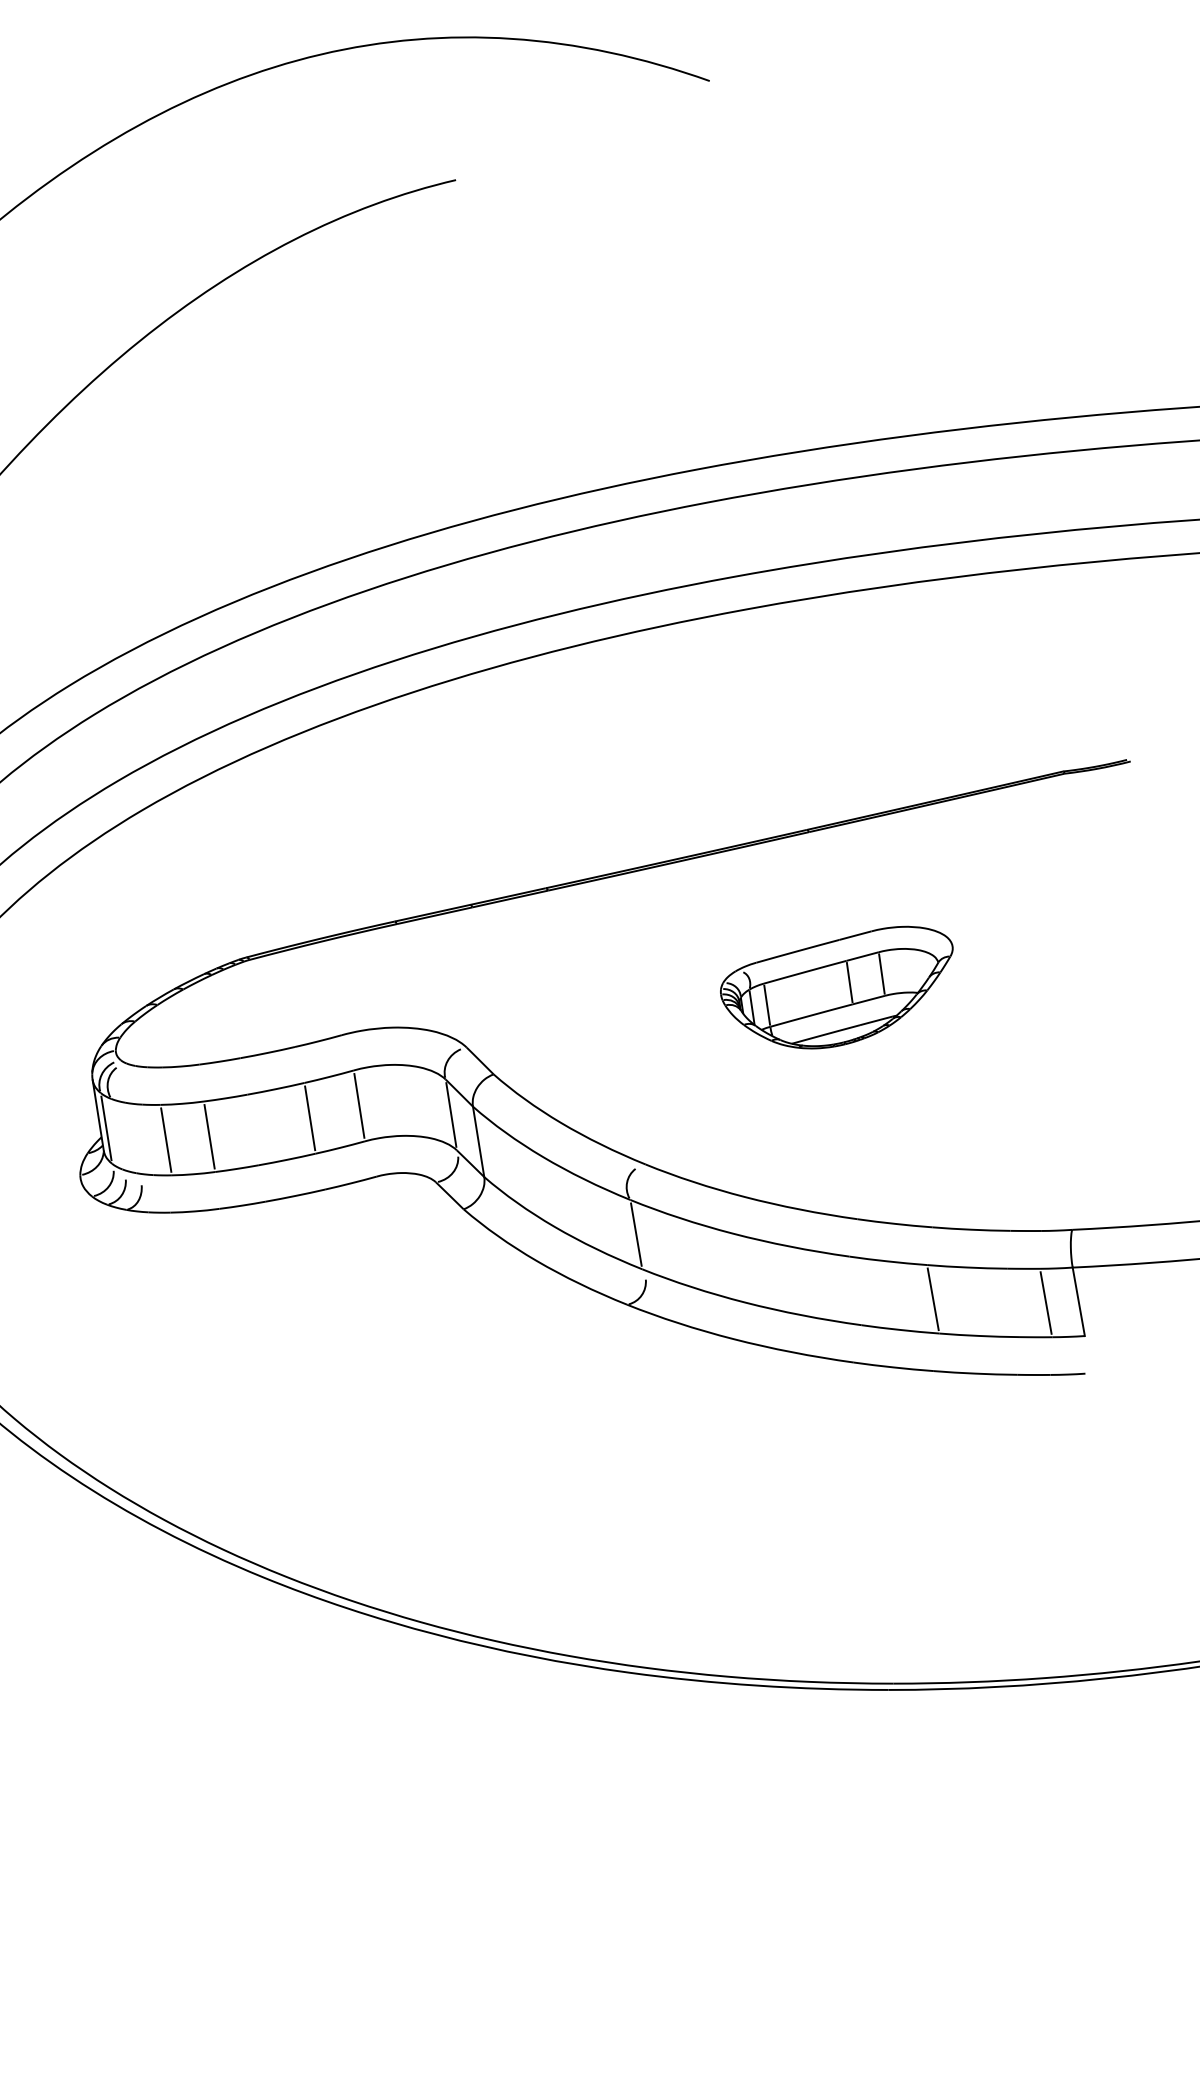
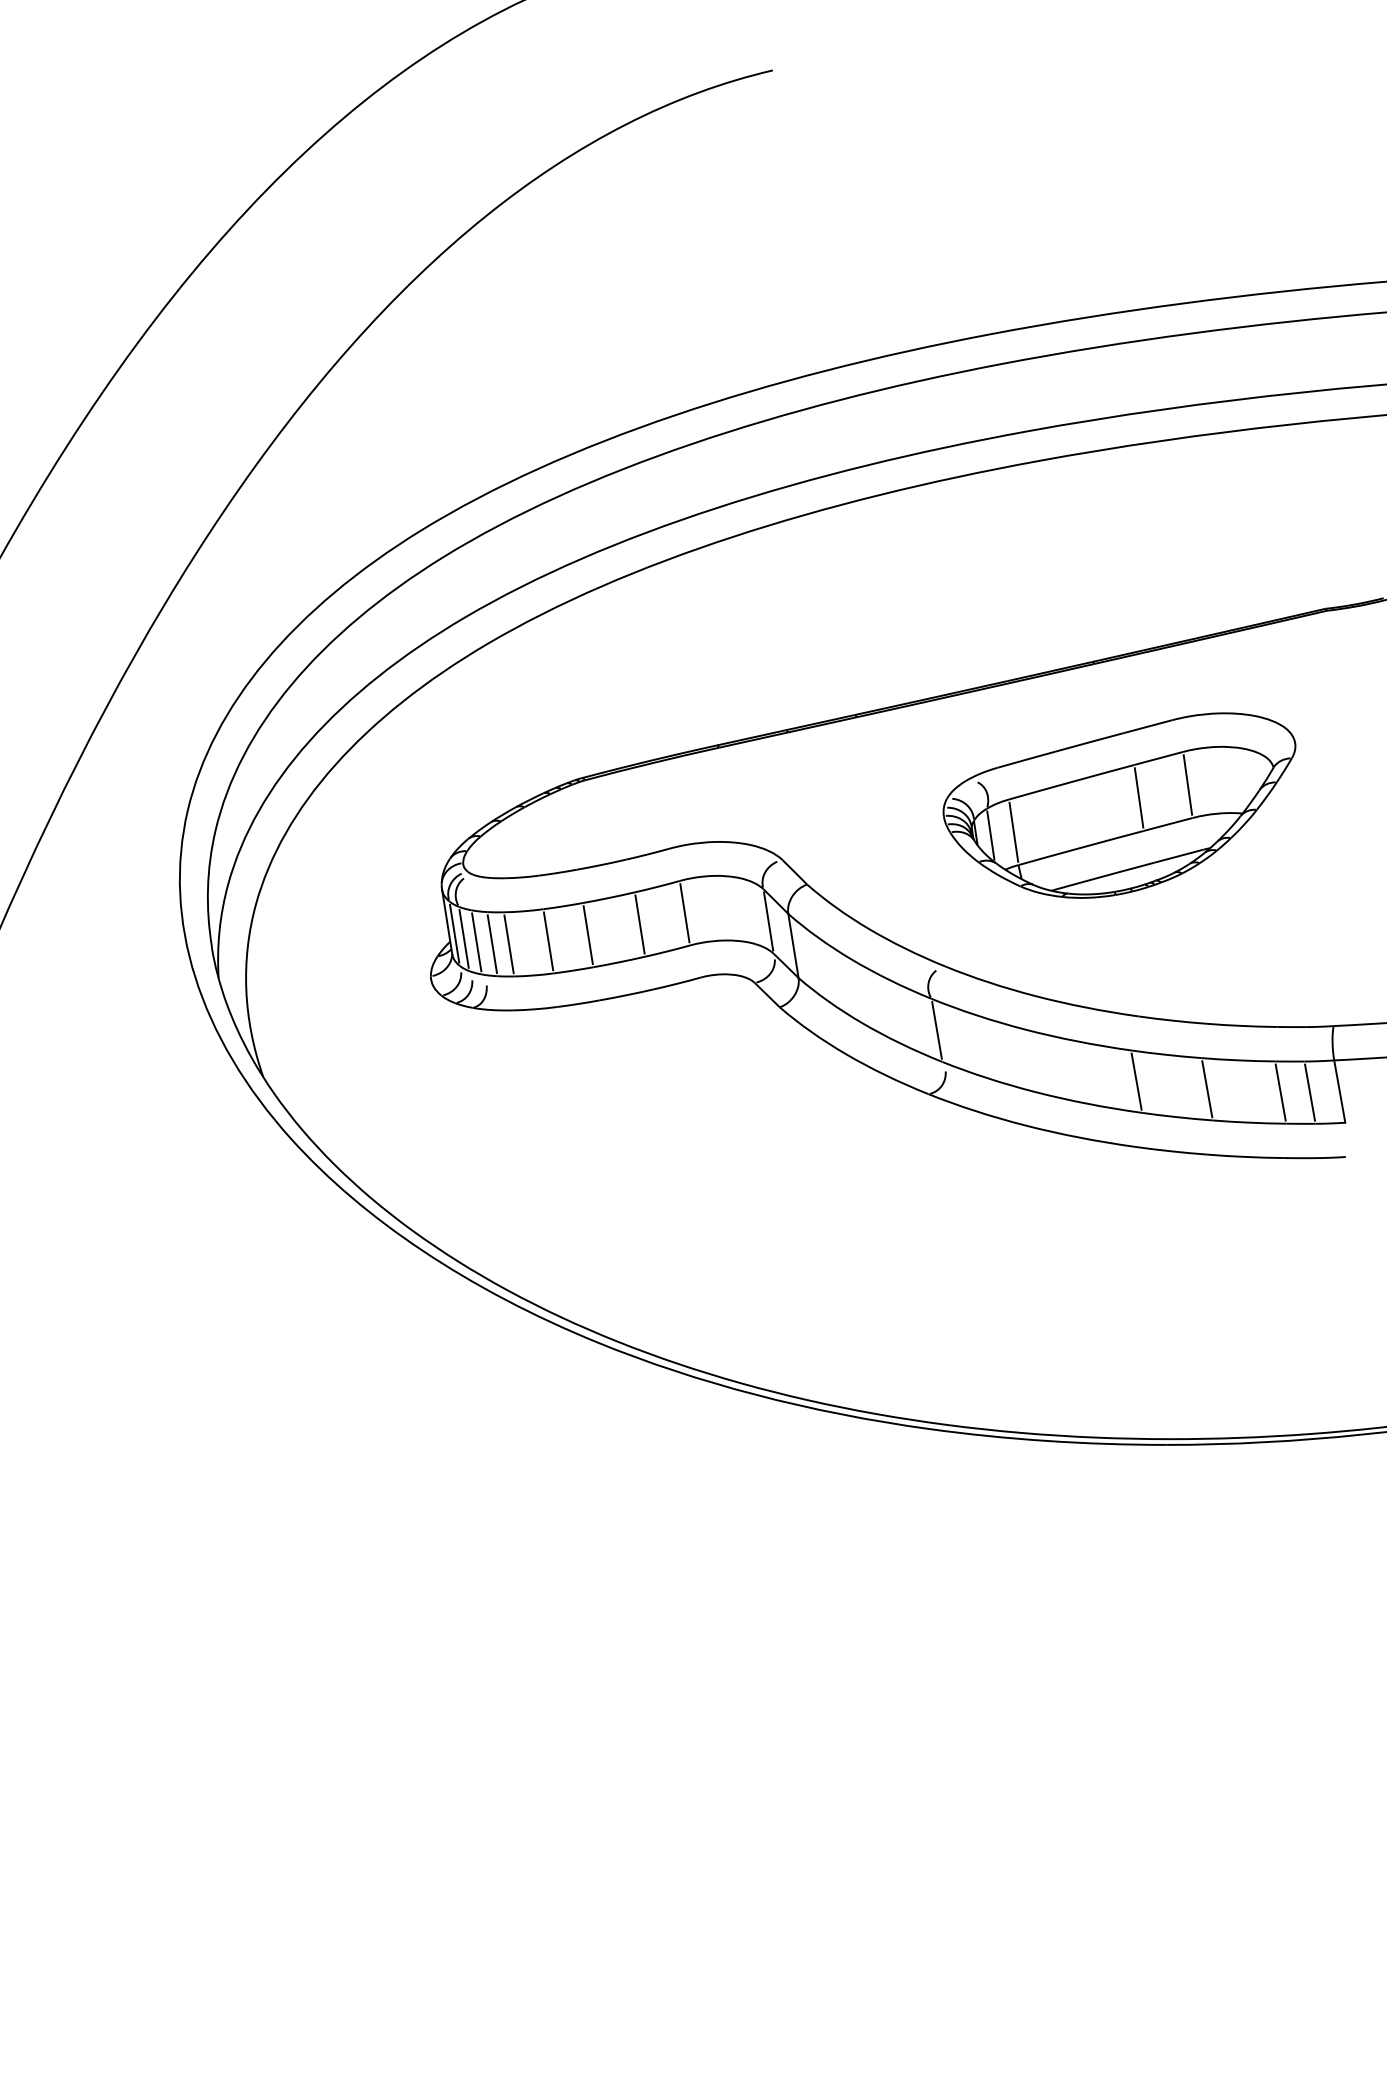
part: (836, 987) -> (1119, 805), size x1.67
line: (252, 1130) -> (587, 935), added
line: (116, 1133) -> (463, 938), added
line: (130, 1138) -> (476, 942), added
line: (146, 1140) -> (491, 944), added
line: (855, 1290) -> (1136, 1081), added
line: (1013, 1302) -> (1280, 1092), added

